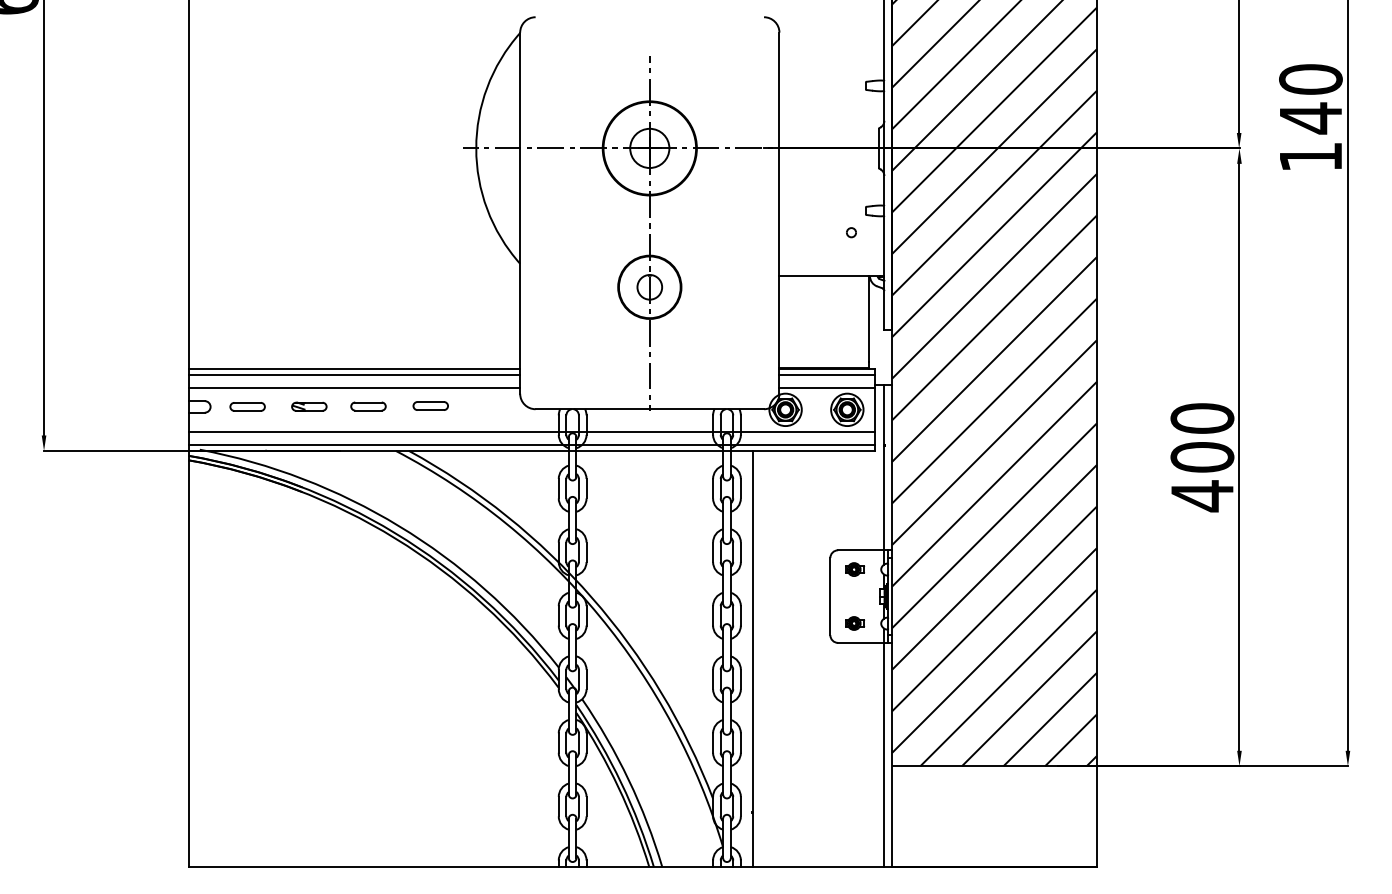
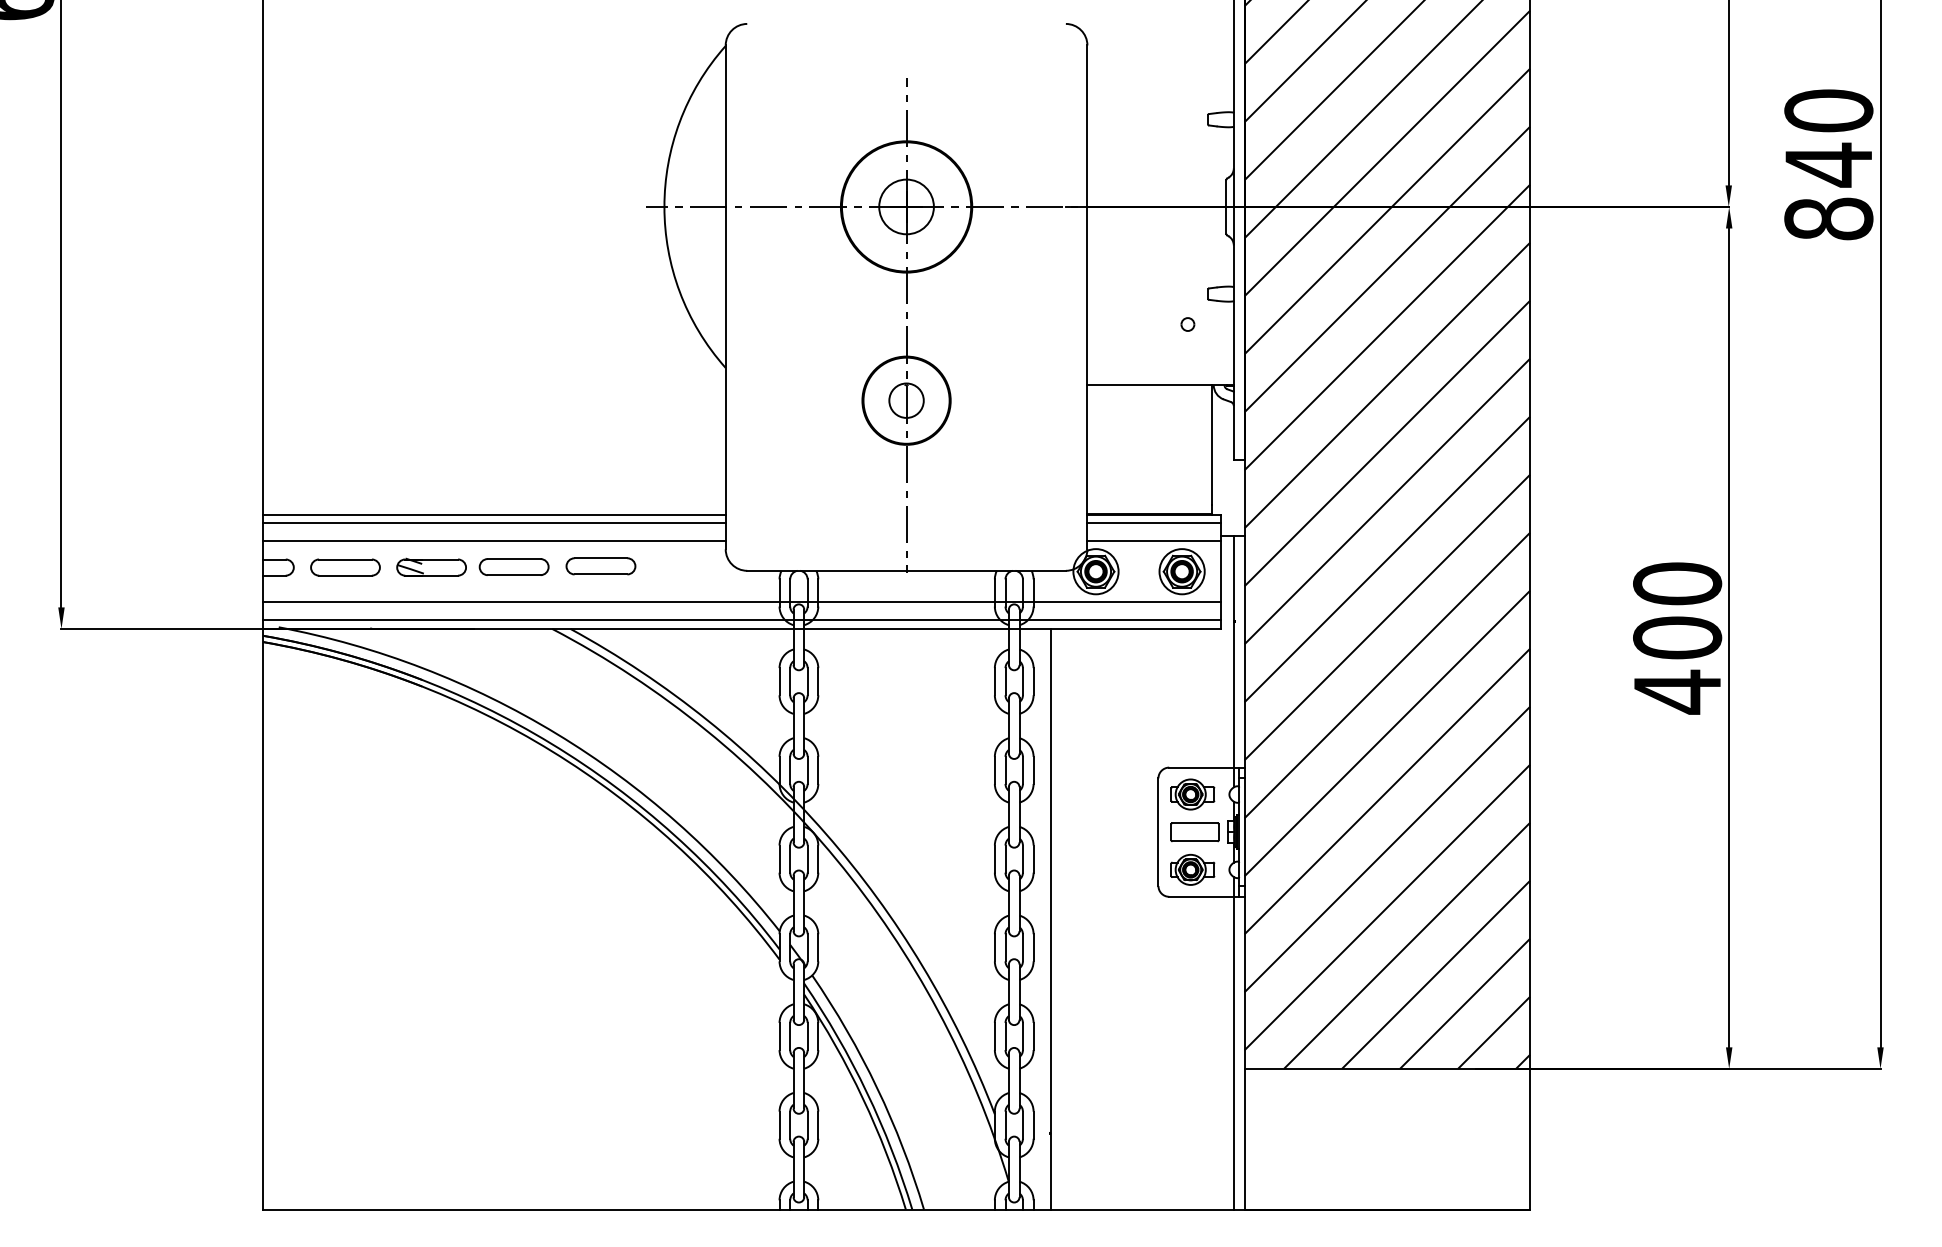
text: (1310, 156) -> (1828, 218), 140 -> 840
part: (247, 406) -> (345, 567), size x1.43
part: (309, 406) -> (431, 566), size x1.43
part: (368, 406) -> (513, 566), size x1.43
part: (430, 406) -> (600, 566), size x1.43
part: (854, 569) -> (1192, 794), size x1.67
part: (856, 596) -> (1194, 832), added
part: (854, 623) -> (1192, 869), size x1.67

